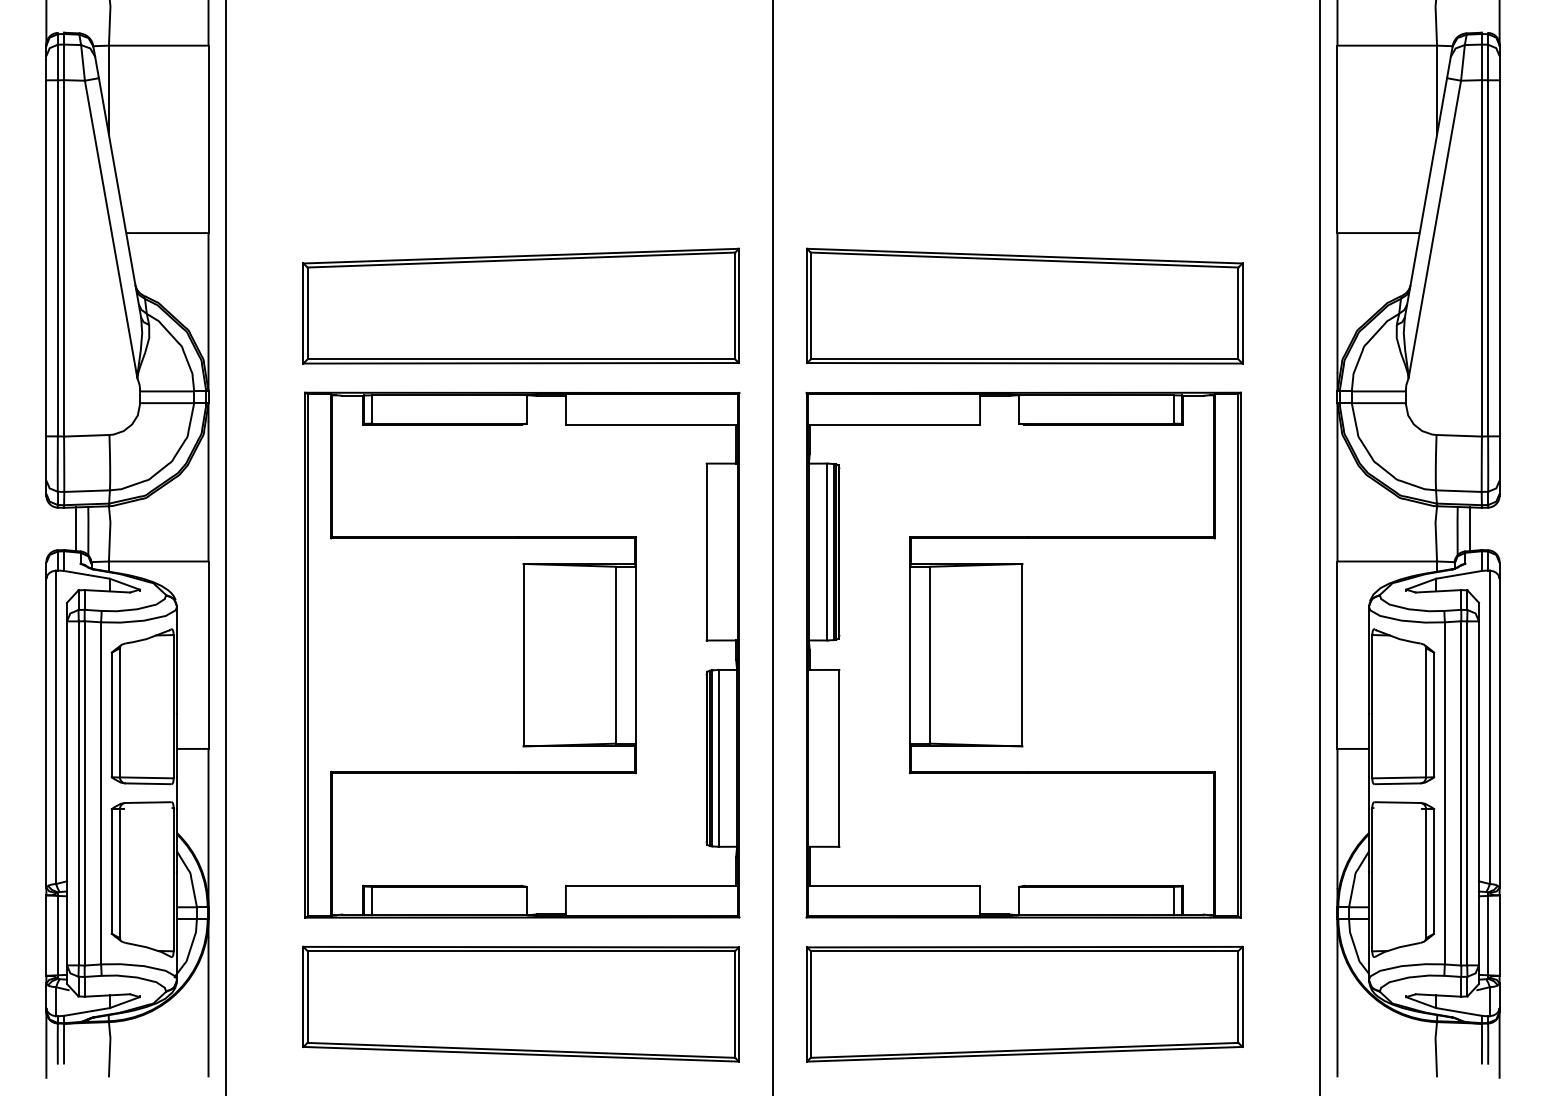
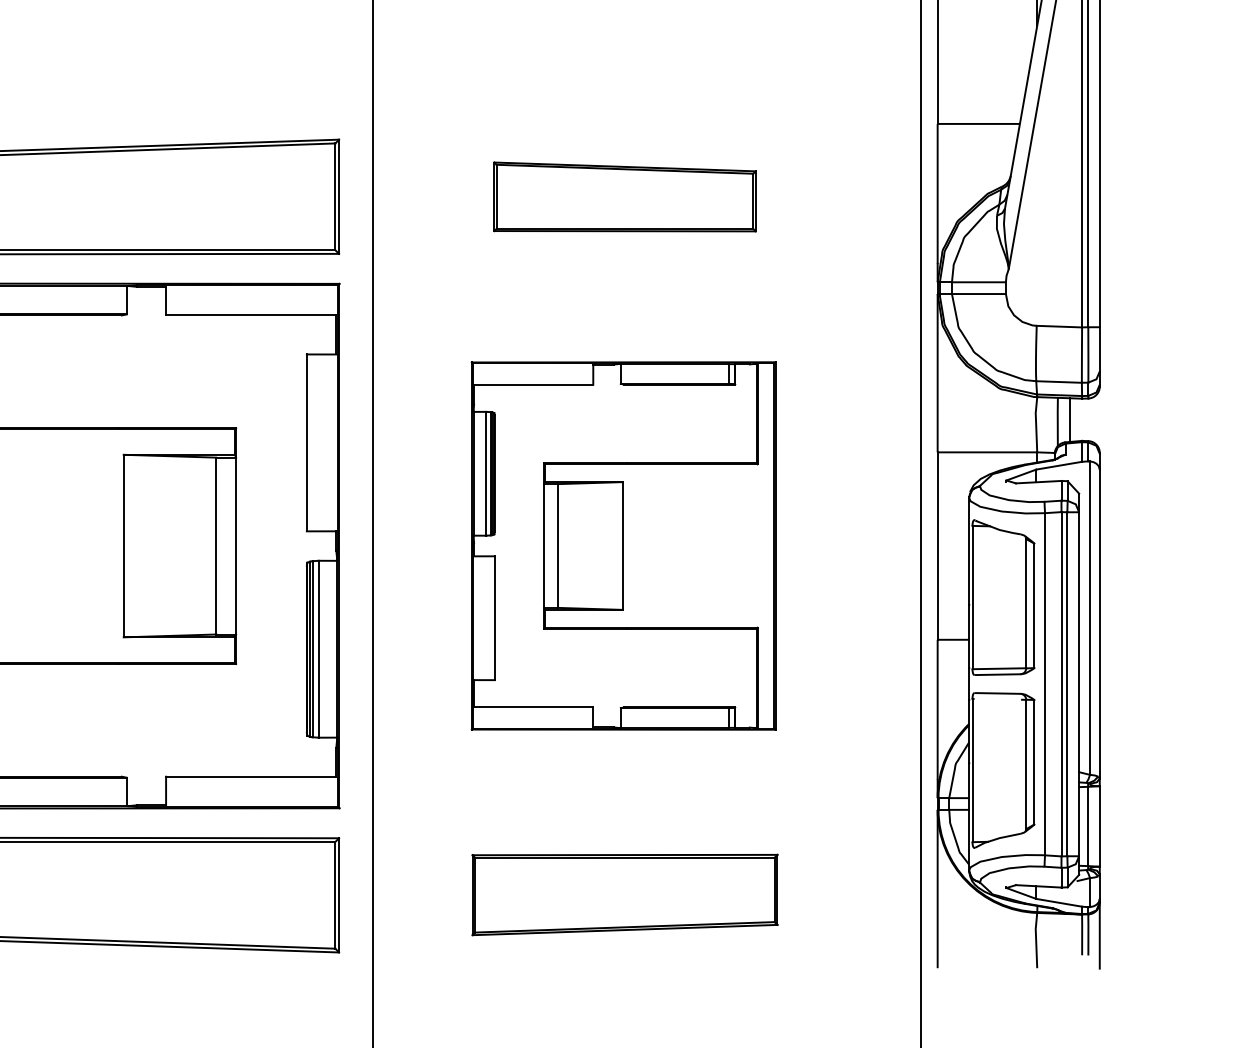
part: (1024, 305) -> (624, 196), size x0.6
part: (1023, 654) -> (623, 545), size x0.7
part: (1024, 1003) -> (624, 894), size x0.7

